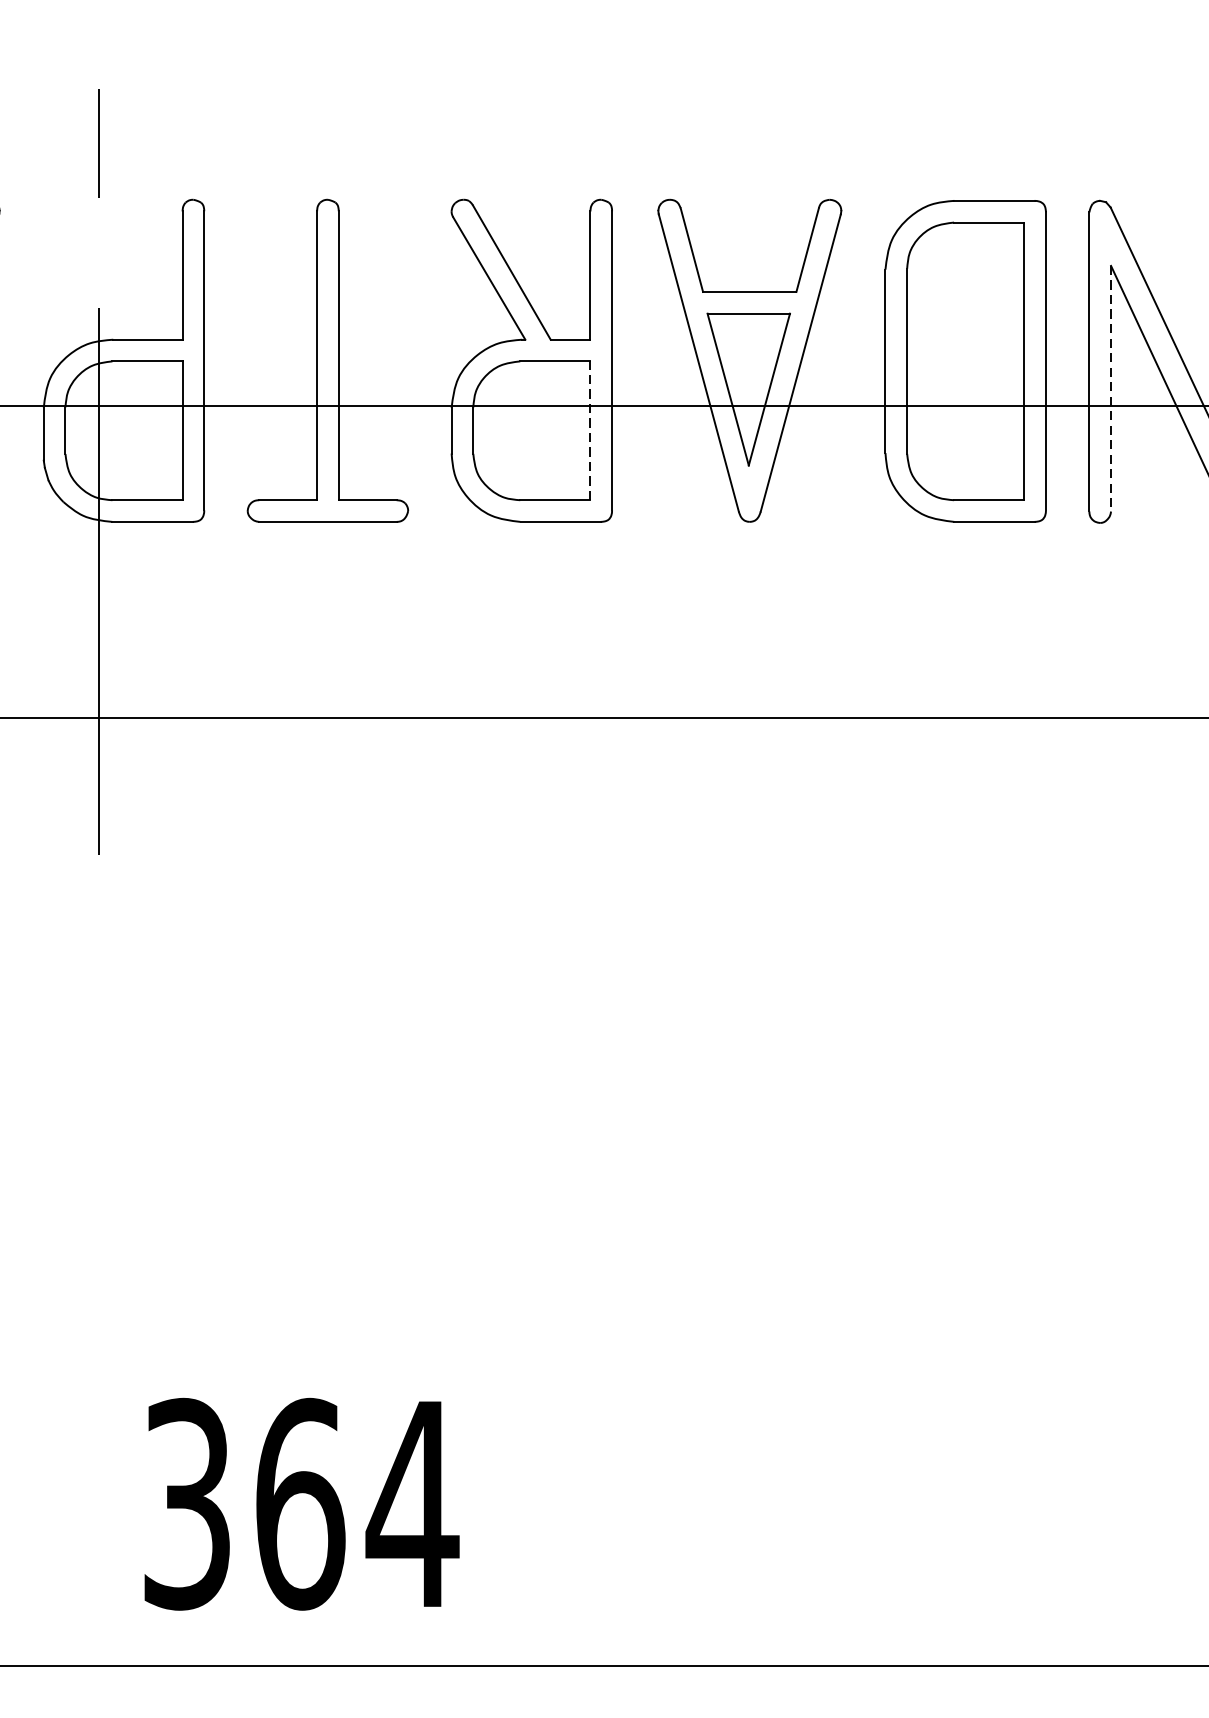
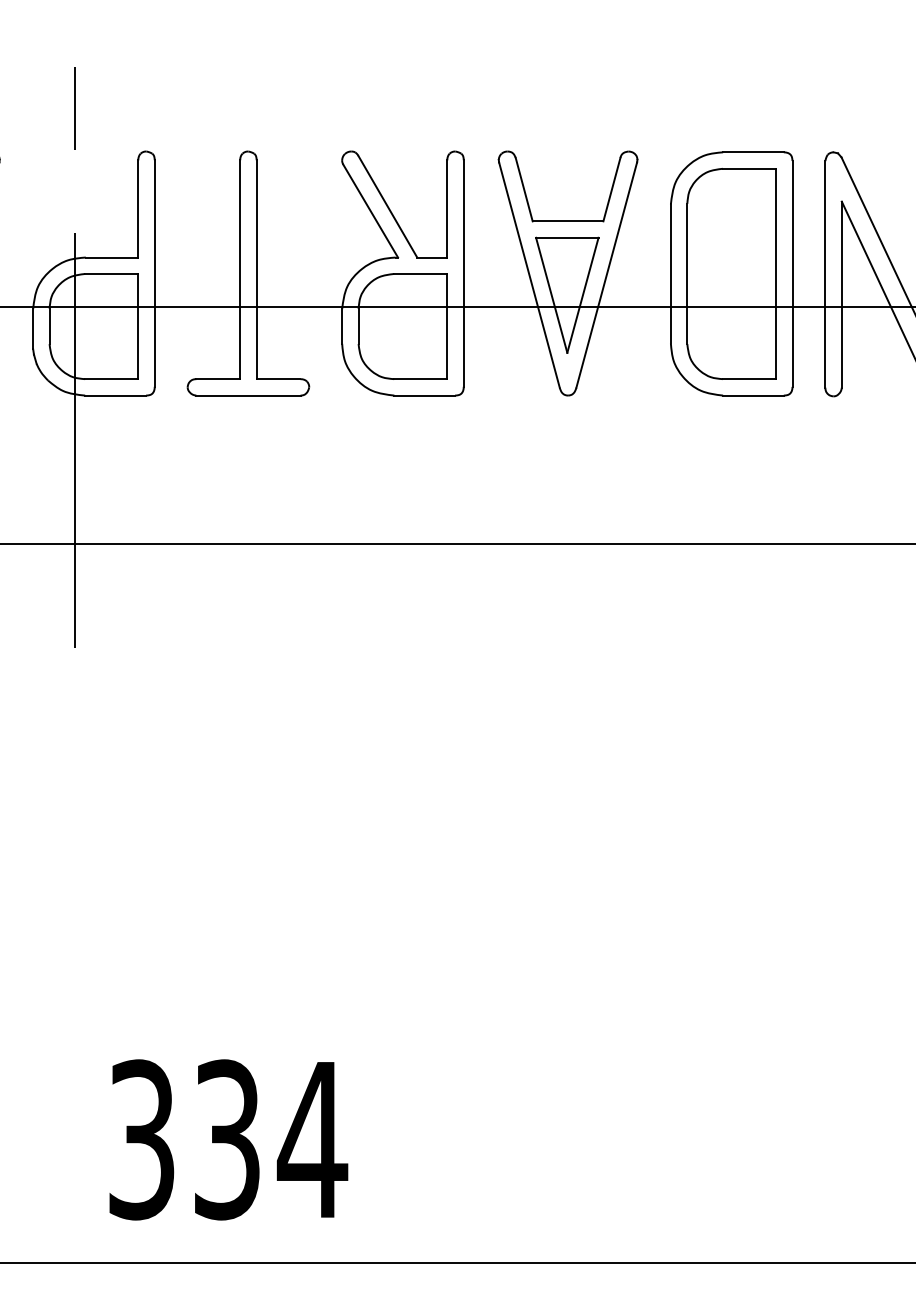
line: (1110, 389) -> (841, 295), dashed -> solid
line: (590, 430) -> (447, 326), dashed -> solid
text: (300, 1503) -> (227, 1139), 364 -> 334

